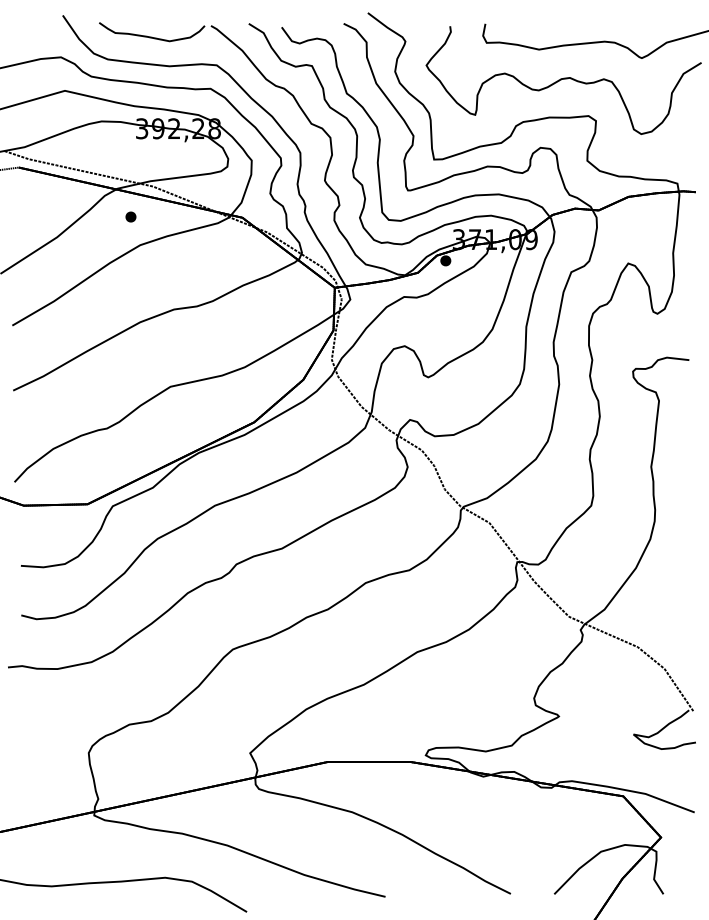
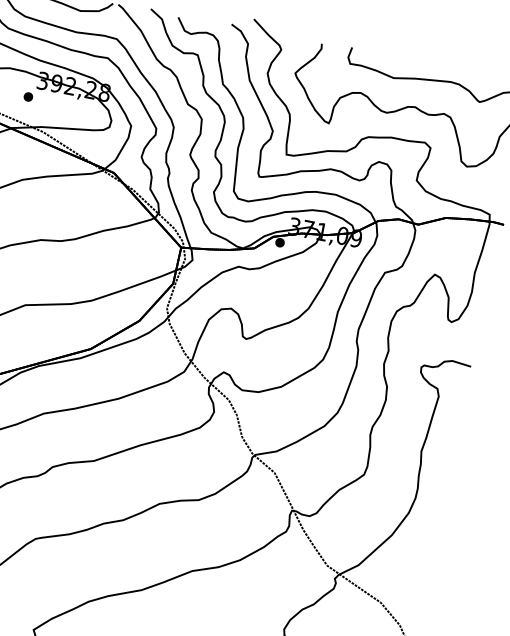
part: (130, 216) -> (28, 96), moved

